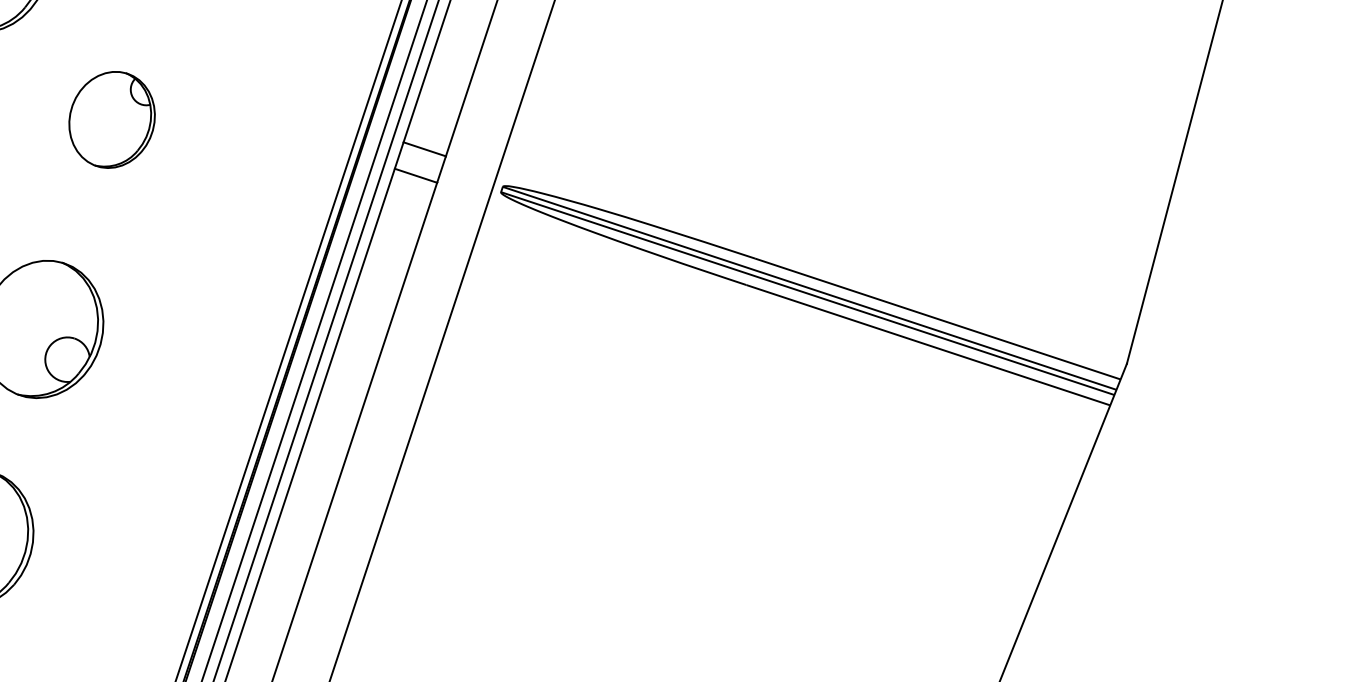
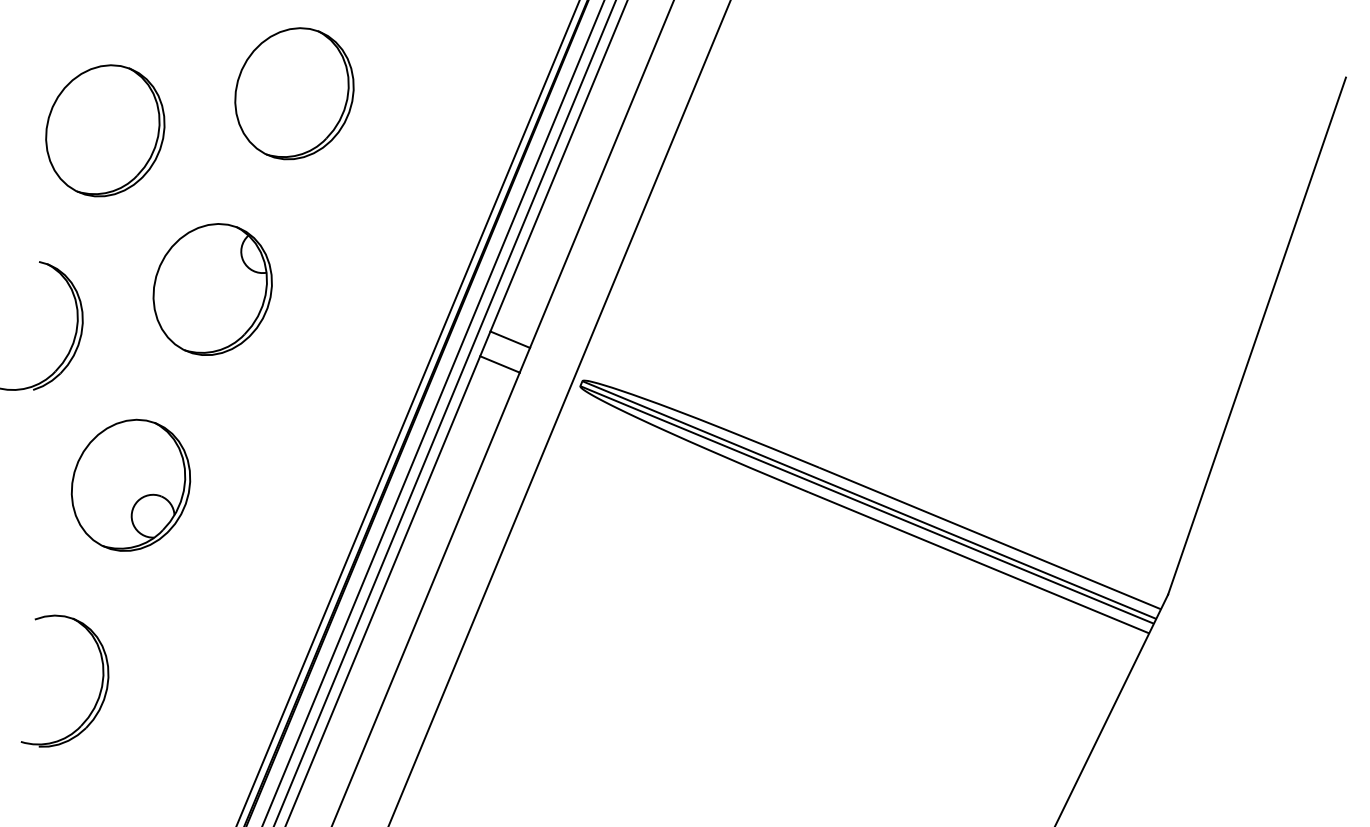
part: (111, 119) -> (212, 289), size x1.43

